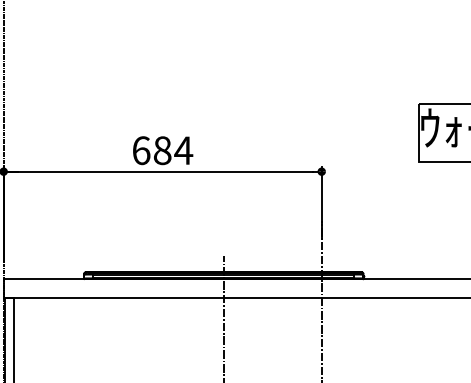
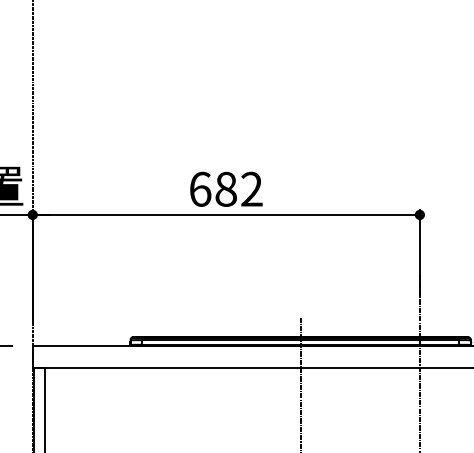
text: (183, 150) -> (251, 189), 684 -> 682

